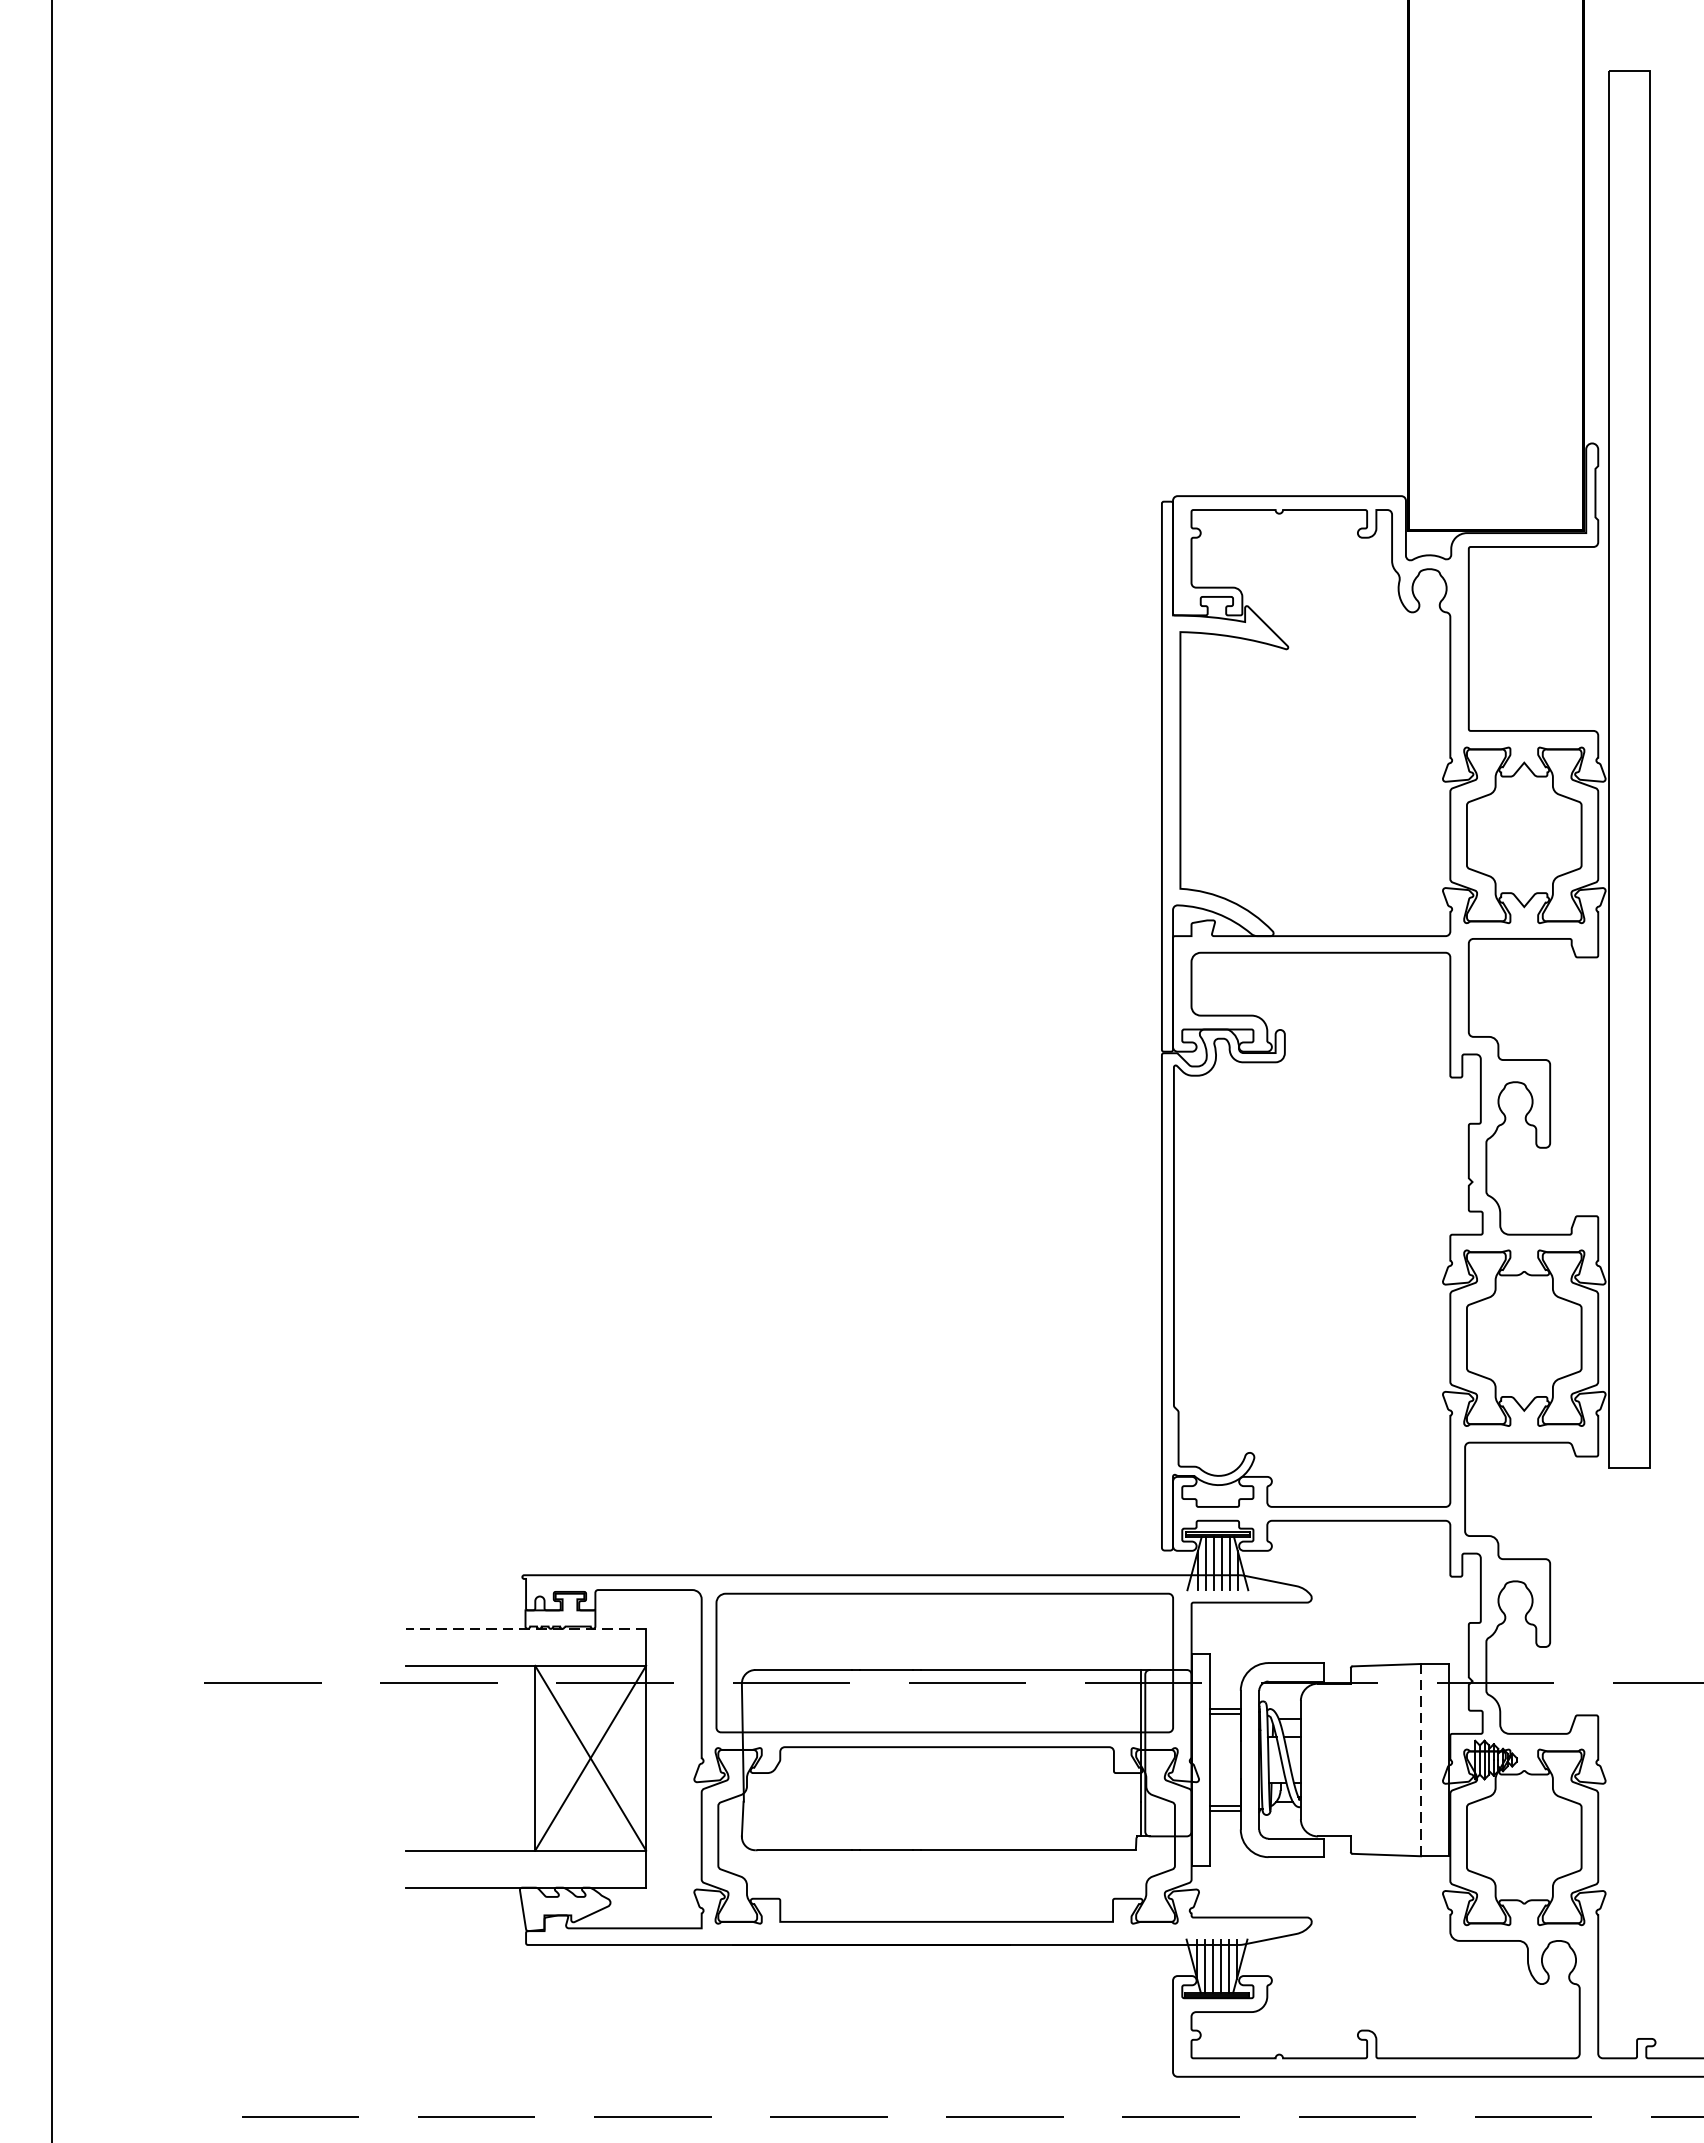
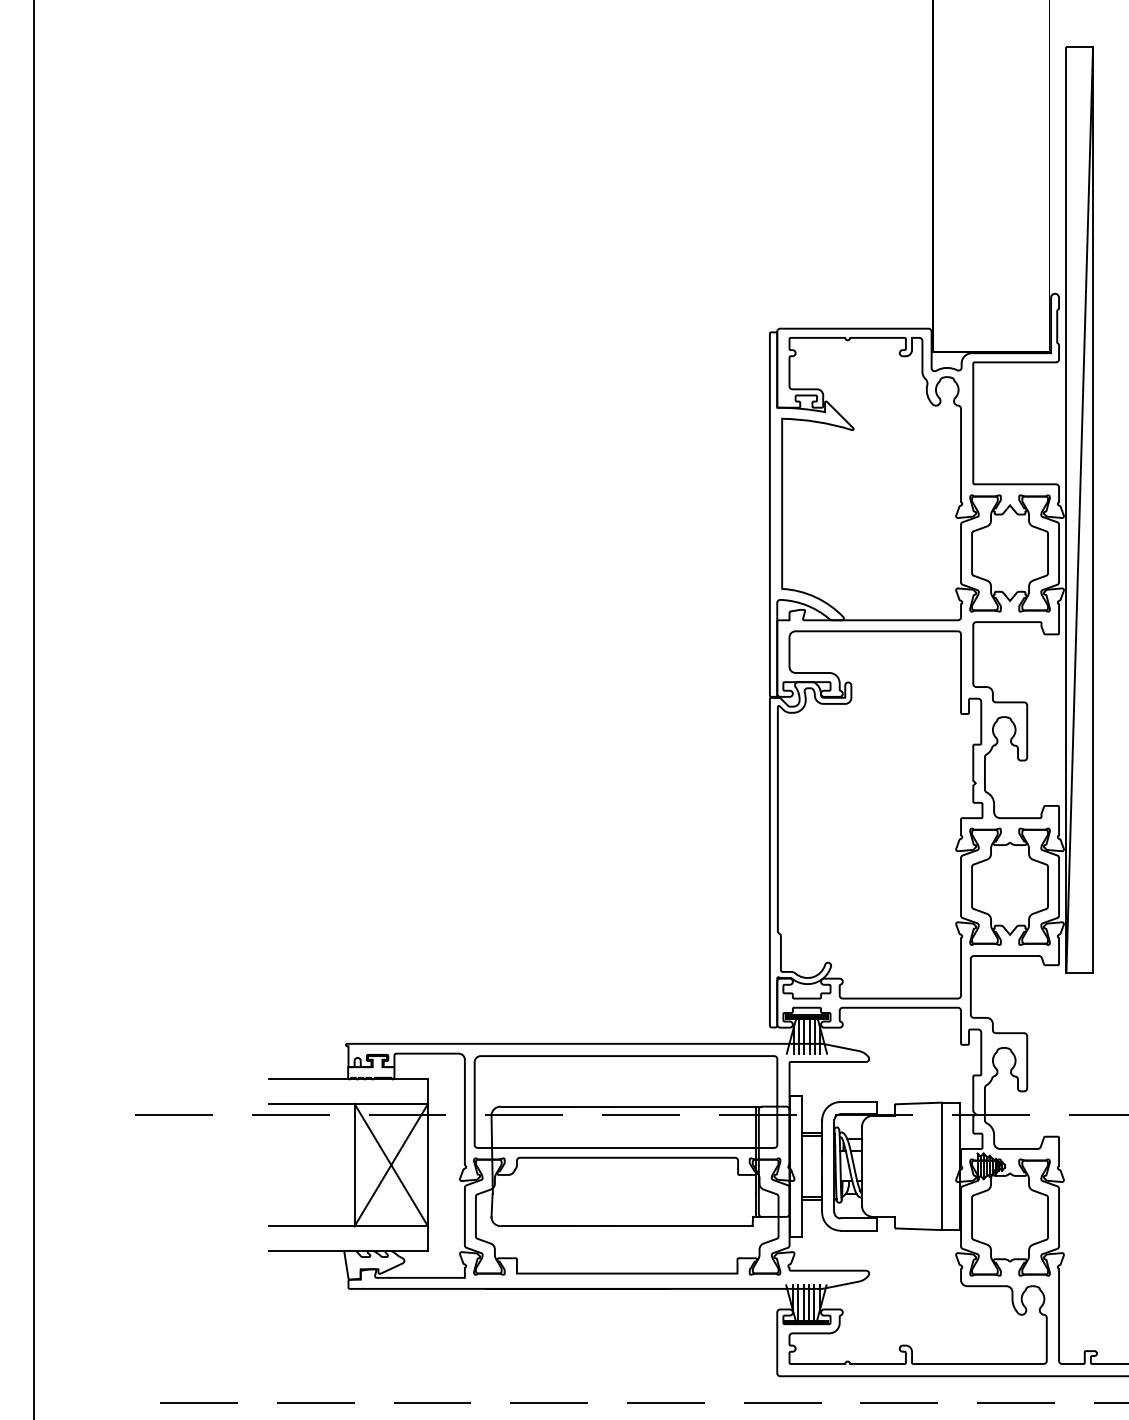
line: (1629, 768) -> (1079, 509), added
line: (526, 1629) -> (348, 1079), dashed -> solid
line: (1420, 1760) -> (941, 1166), dashed -> solid

